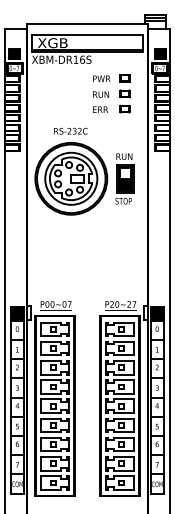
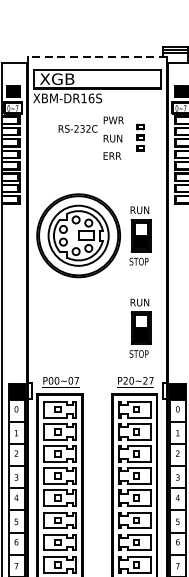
line: (87, 23) -> (97, 56), solid -> dashed
part: (124, 93) -> (140, 137), size x0.6
text: (70, 130) -> (77, 128), moved
part: (124, 258) -> (140, 327), added

